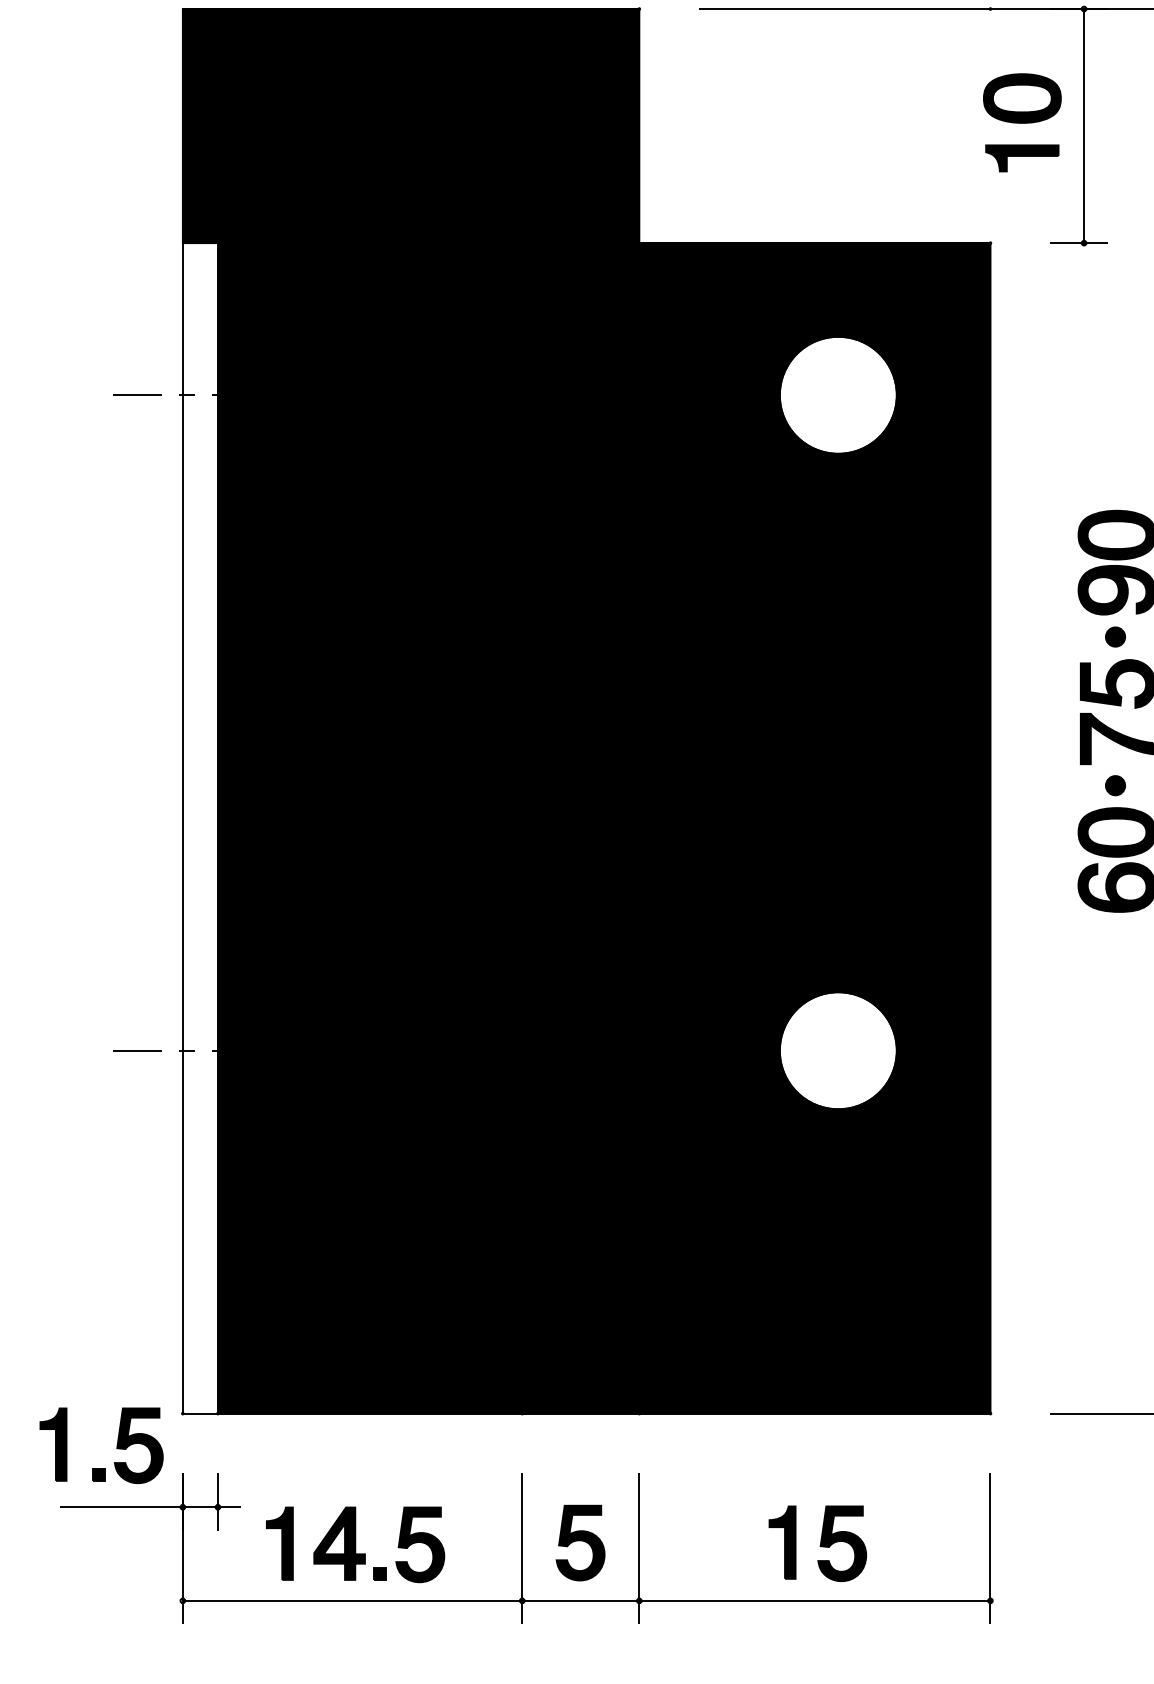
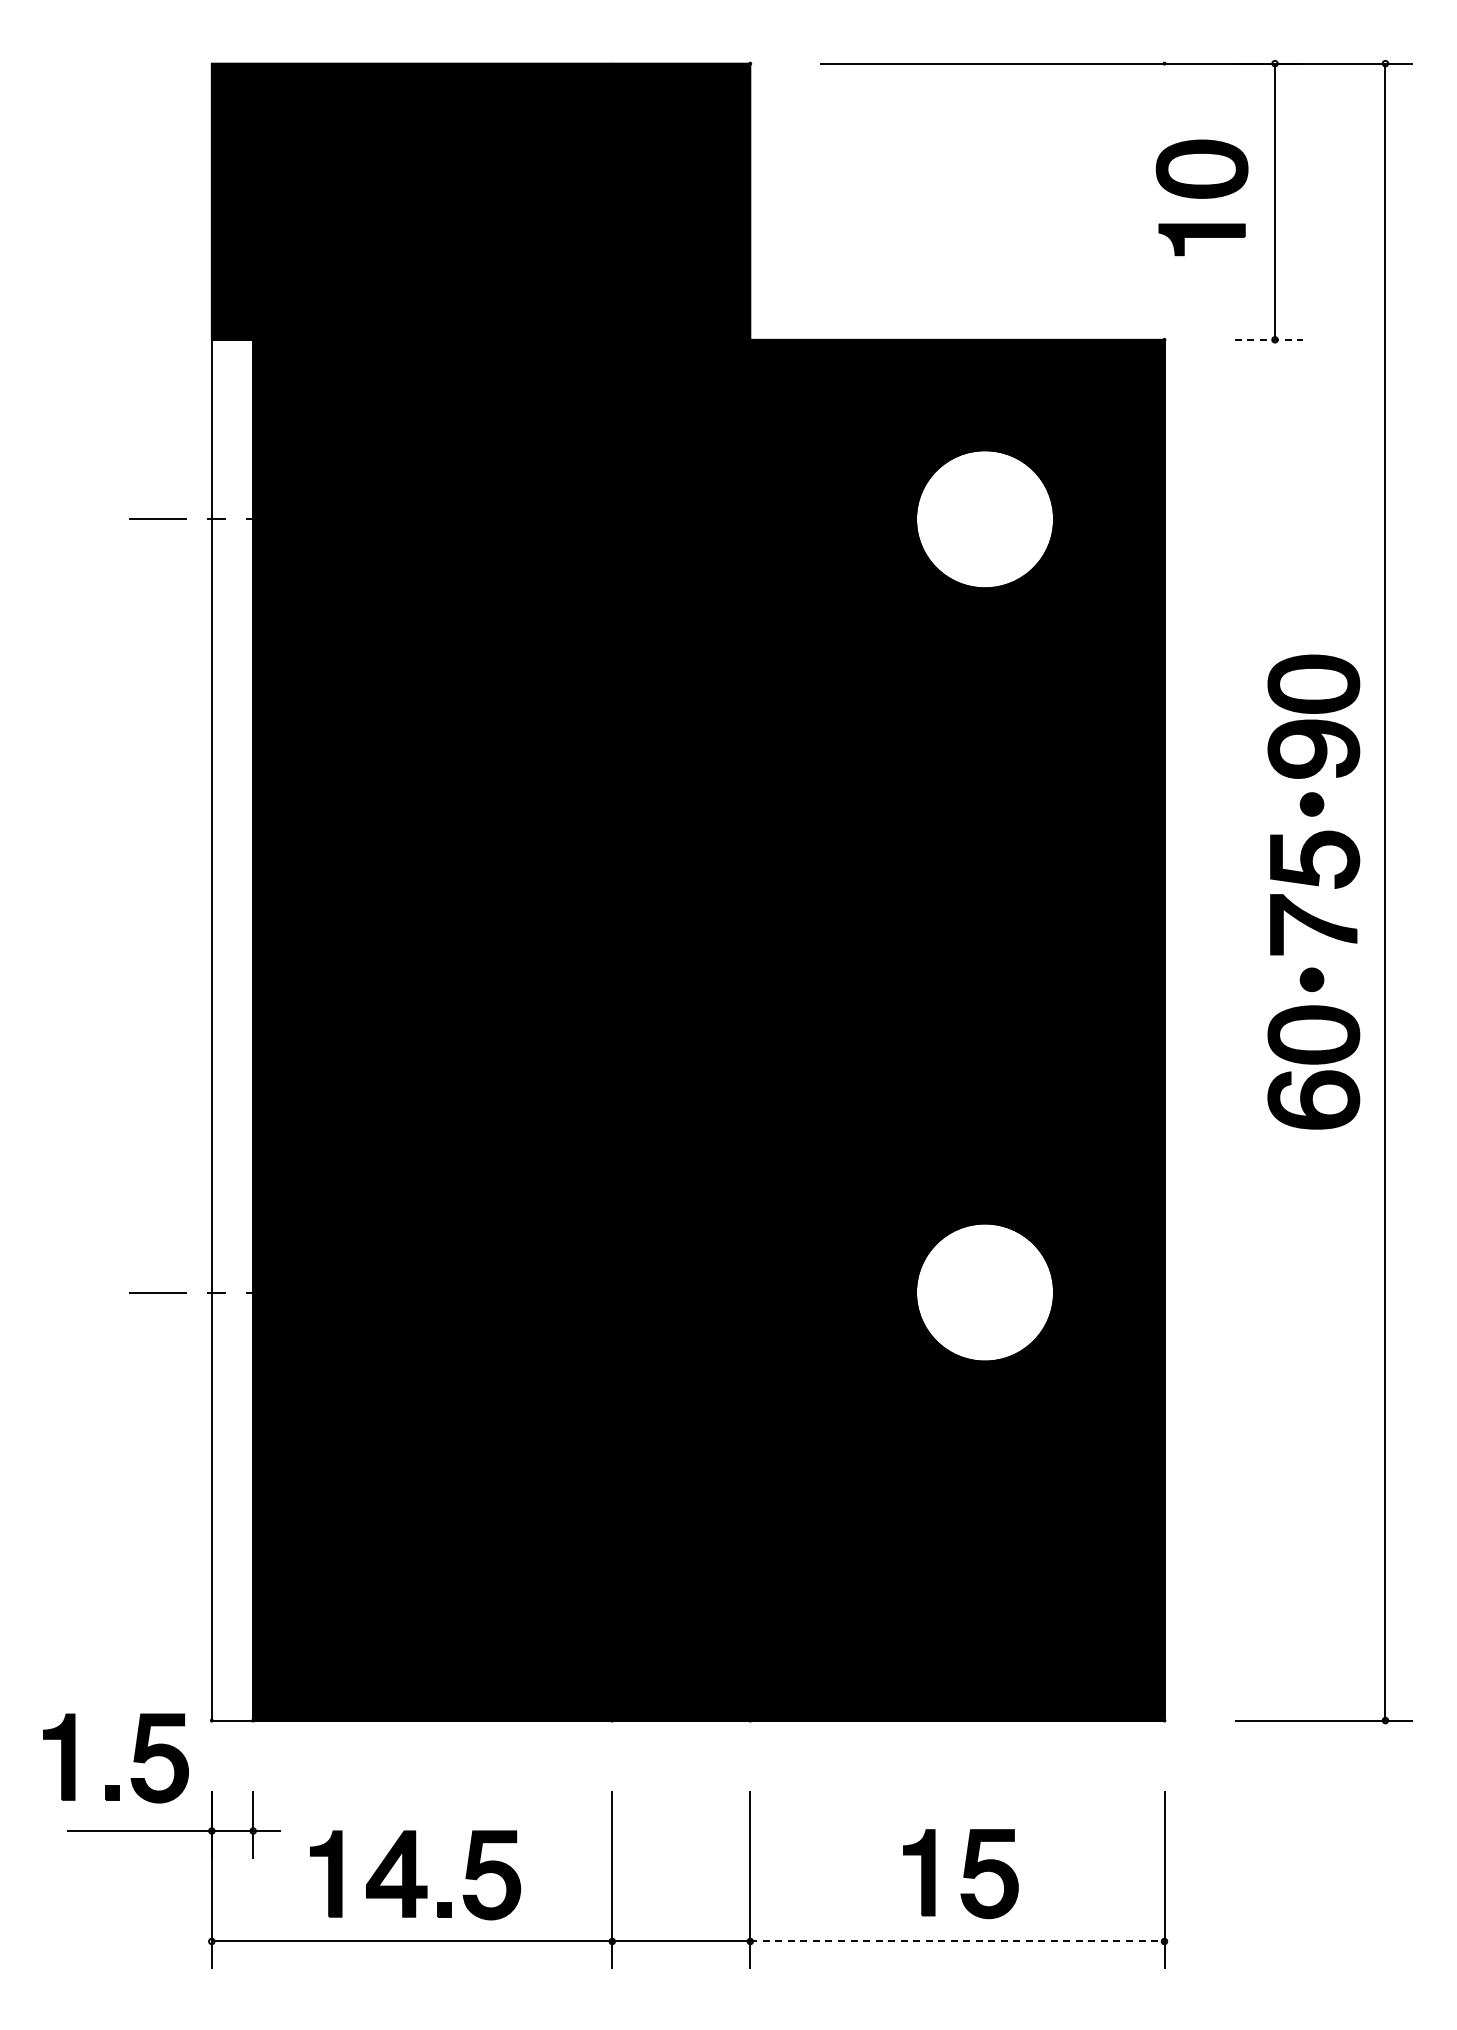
line: (1078, 242) -> (1268, 339), solid -> dashed
part: (580, 1543) -> (680, 1873), removed
line: (814, 1600) -> (957, 1941), solid -> dashed

